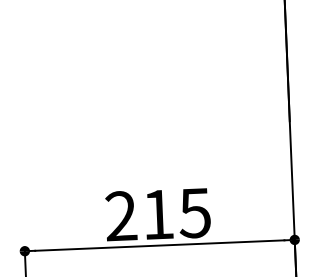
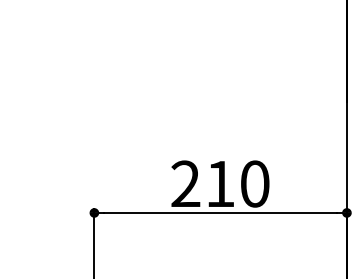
text: (194, 212) -> (254, 183), 215 -> 210

